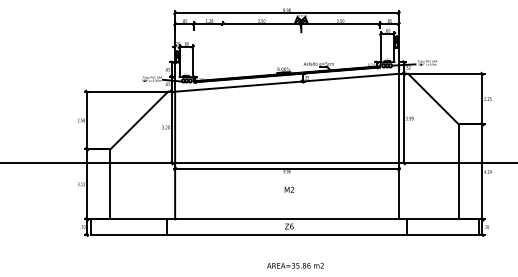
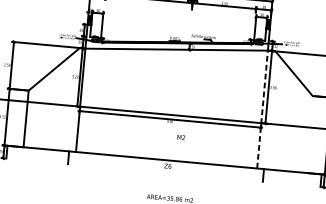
line: (398, 146) -> (262, 109), solid -> dashed
line: (458, 171) -> (308, 134), removed
text: (288, 189) -> (180, 137), moved
line: (284, 235) -> (163, 173), removed

